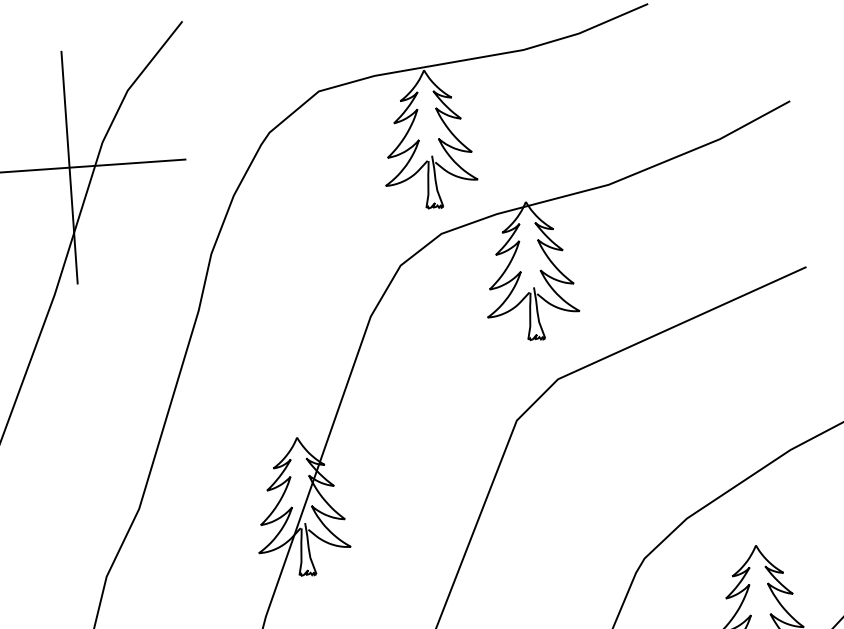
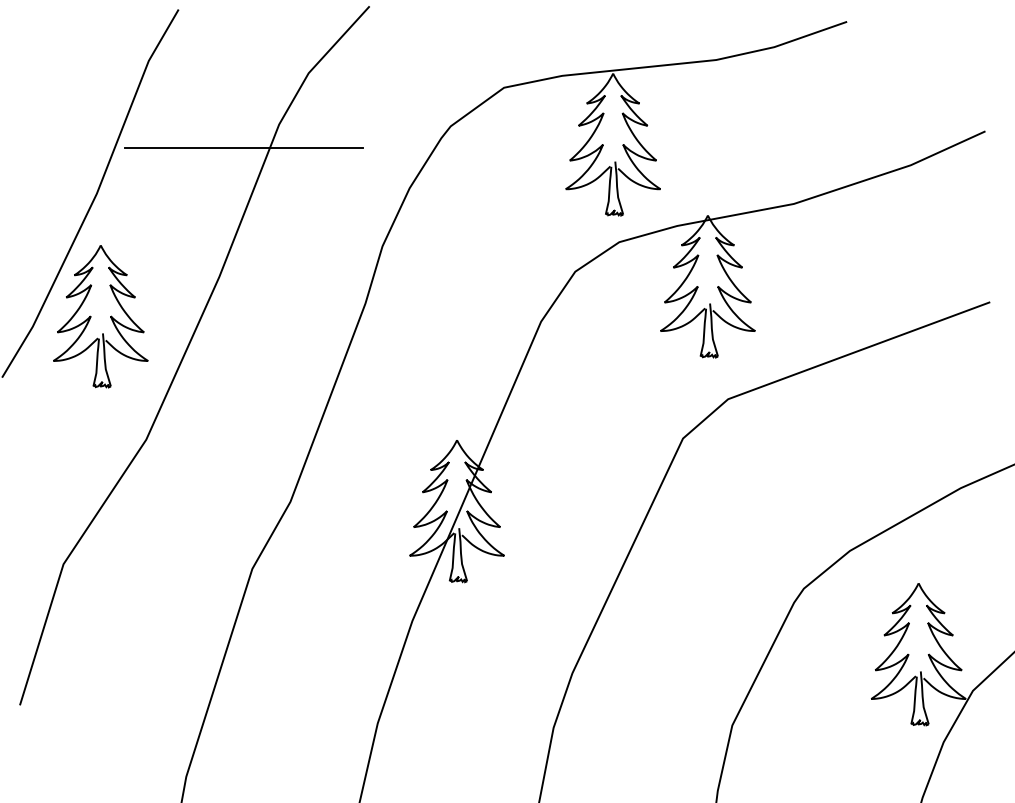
line: (69, 167) -> (243, 147), removed

